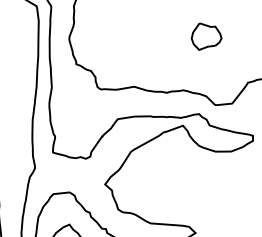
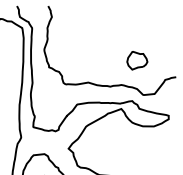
part: (206, 36) -> (137, 60), moved

